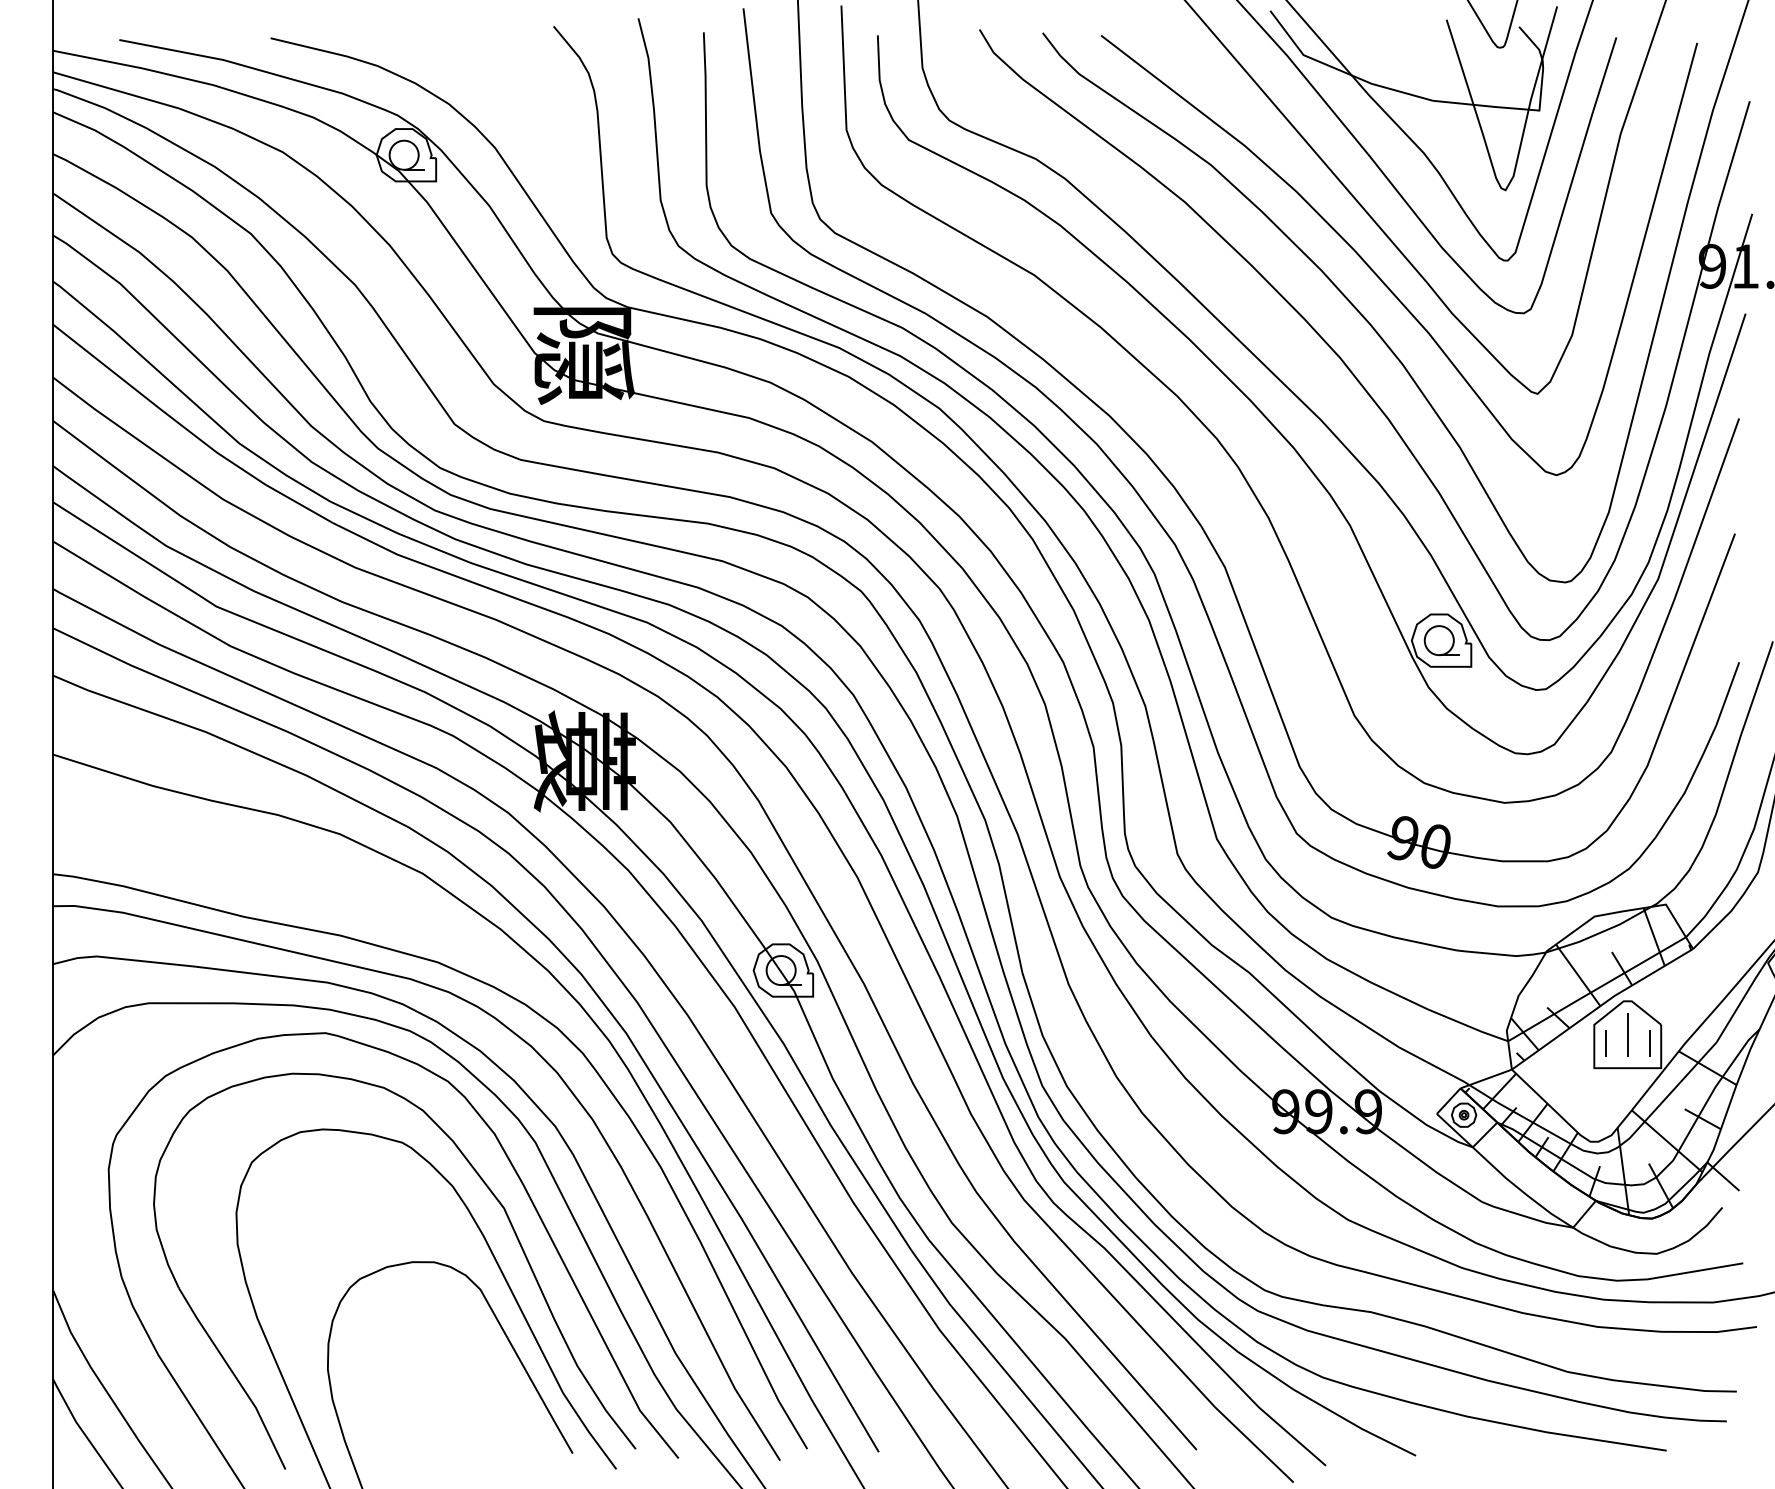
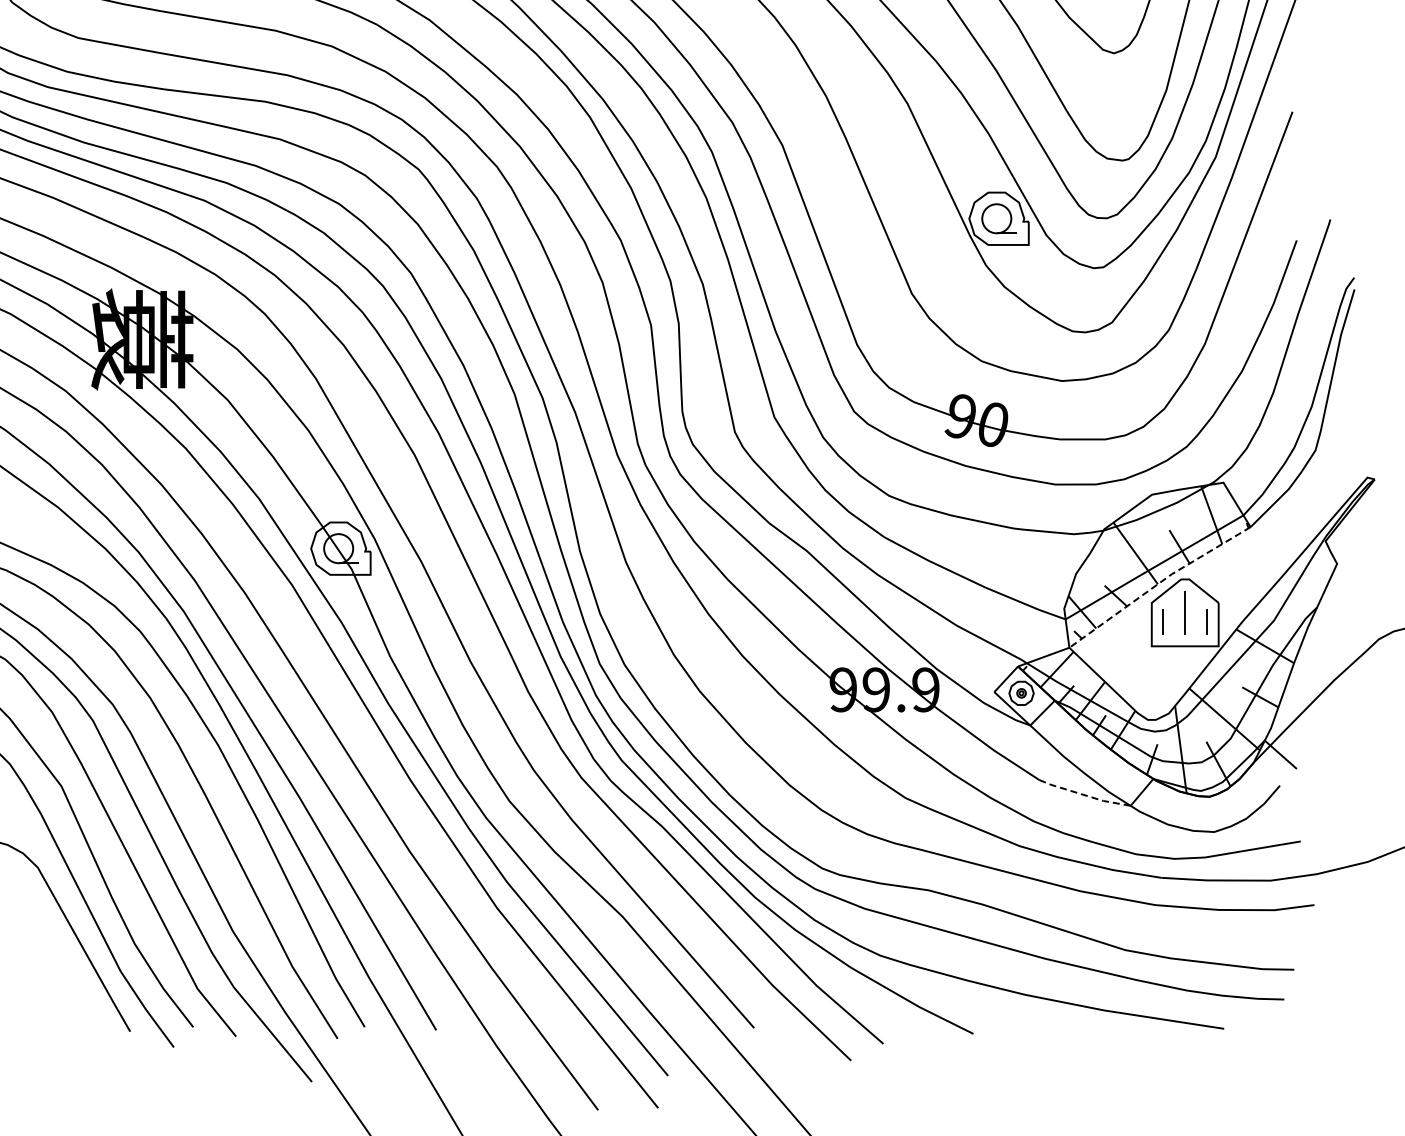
line: (1600, 1005) -> (1157, 583), solid -> dashed
line: (1526, 1216) -> (1083, 794), solid -> dashed

